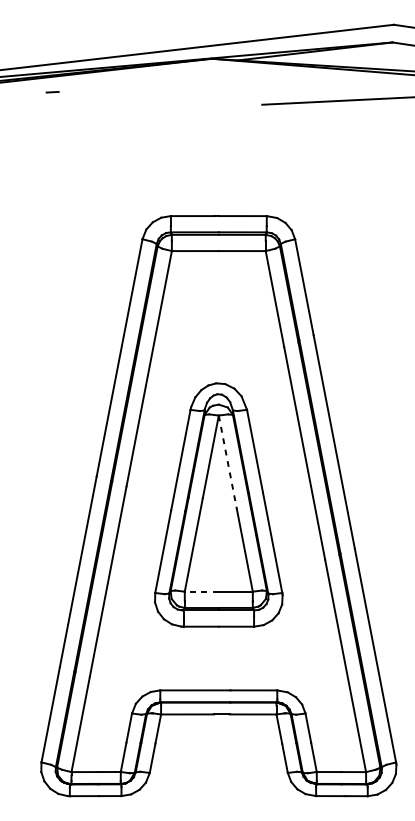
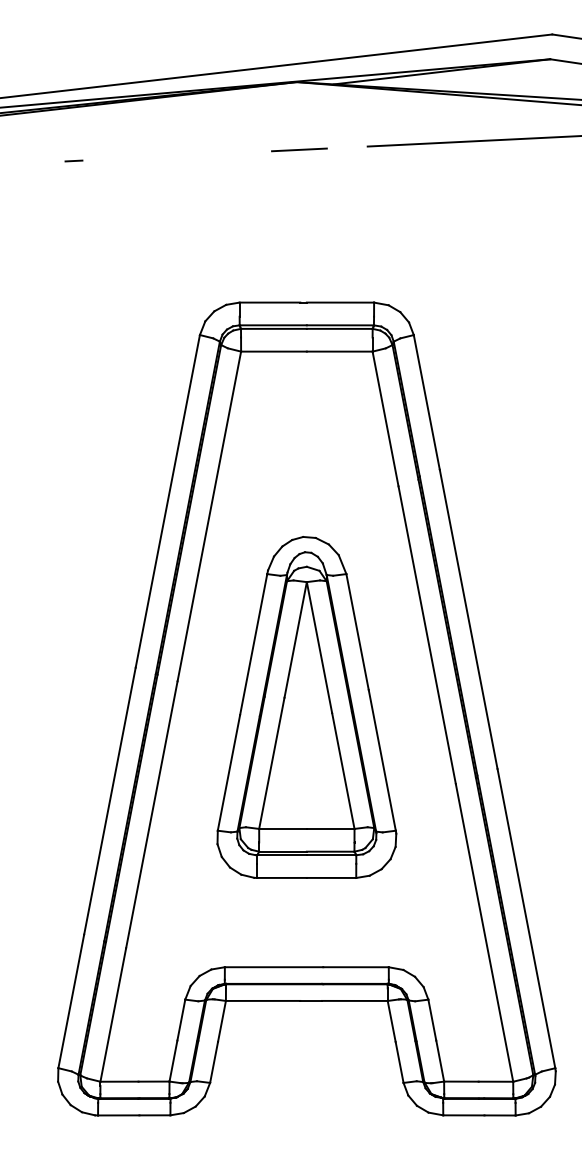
line: (52, 91) -> (73, 160), moved
line: (213, 106) -> (299, 149), added
line: (227, 462) -> (319, 647), dashed -> solid
line: (202, 591) -> (283, 828), dashed -> solid

